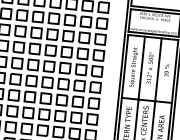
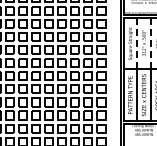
line: (142, 67) -> (137, 43), solid -> dashed
line: (158, 69) -> (150, 43), solid -> dashed

